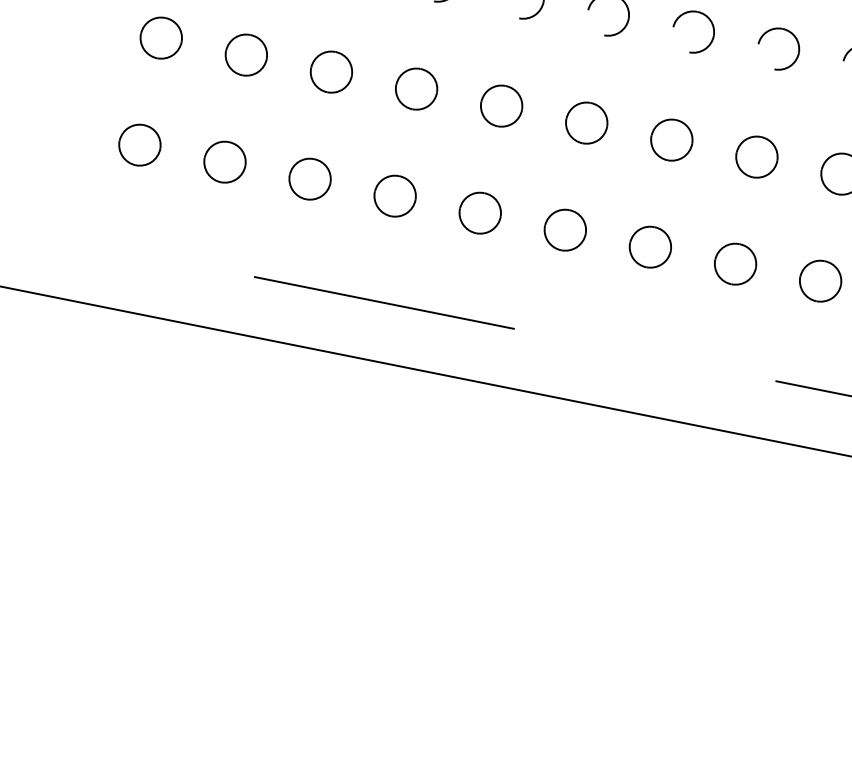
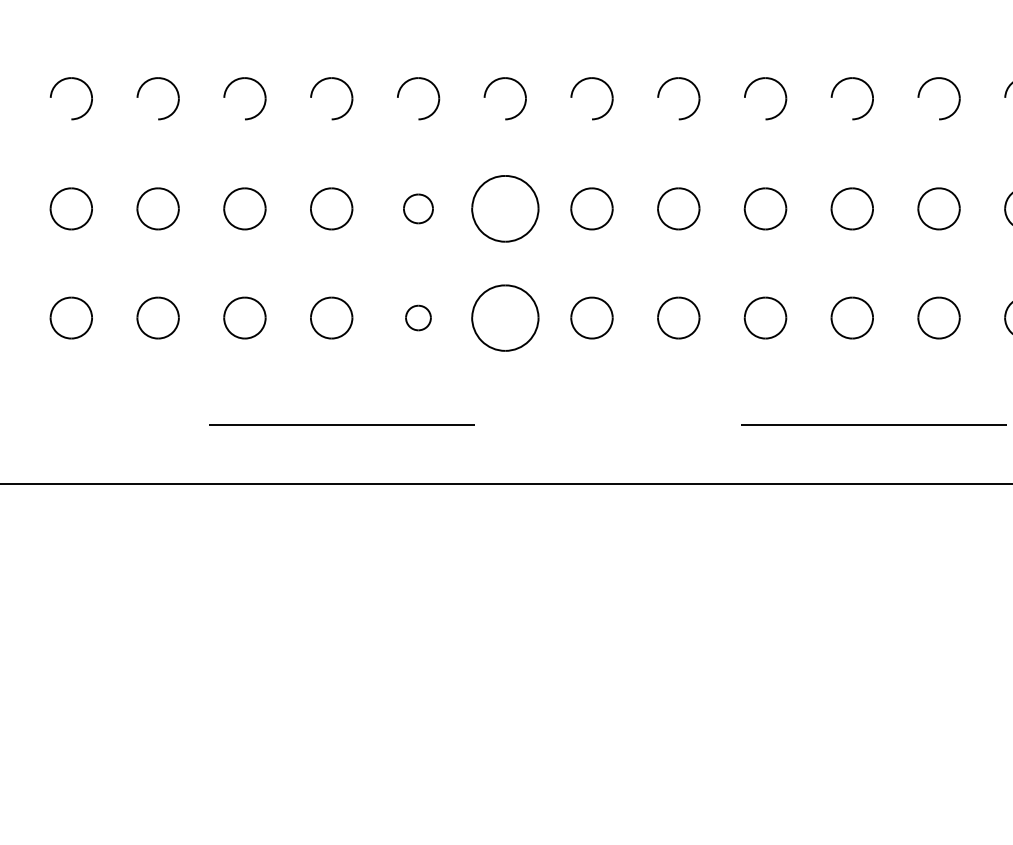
part: (501, 105) -> (418, 208), size x0.7
part: (586, 122) -> (504, 208), size x1.6
part: (480, 212) -> (418, 317), size x0.6
part: (564, 229) -> (504, 317), size x1.6

